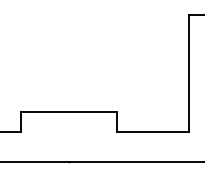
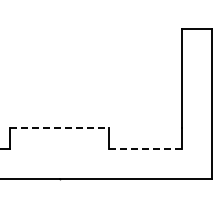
line: (68, 111) -> (59, 127), solid -> dashed
line: (152, 131) -> (145, 148), solid -> dashed

